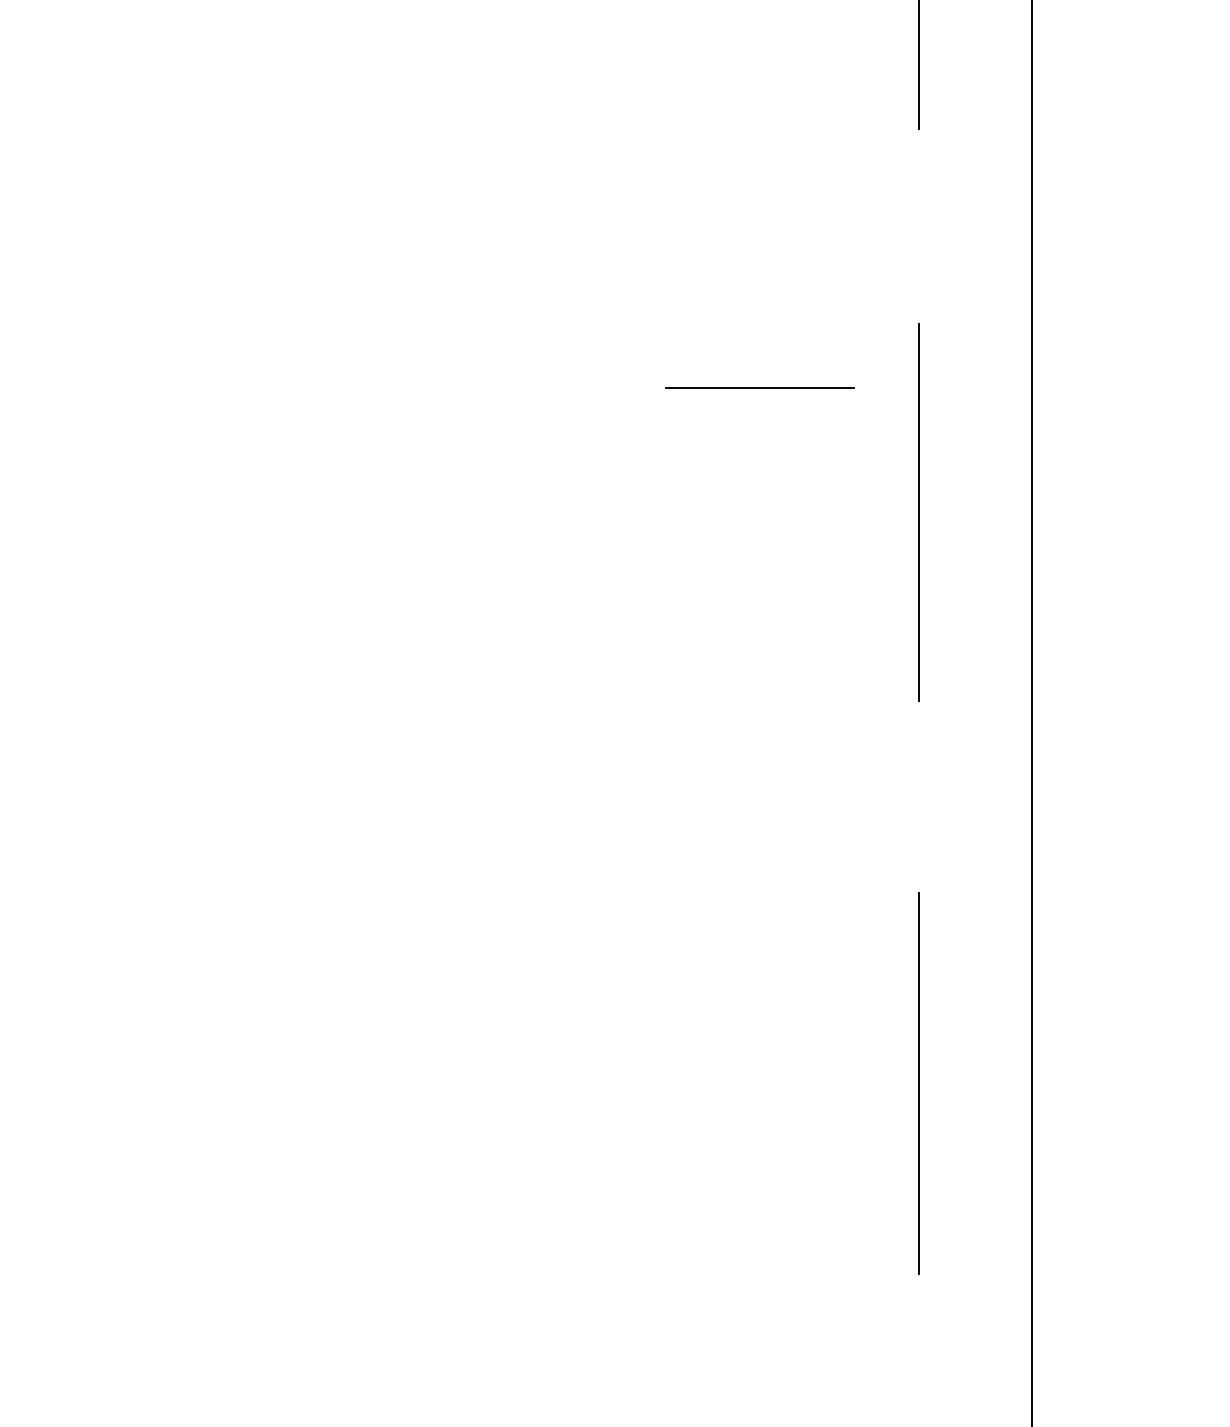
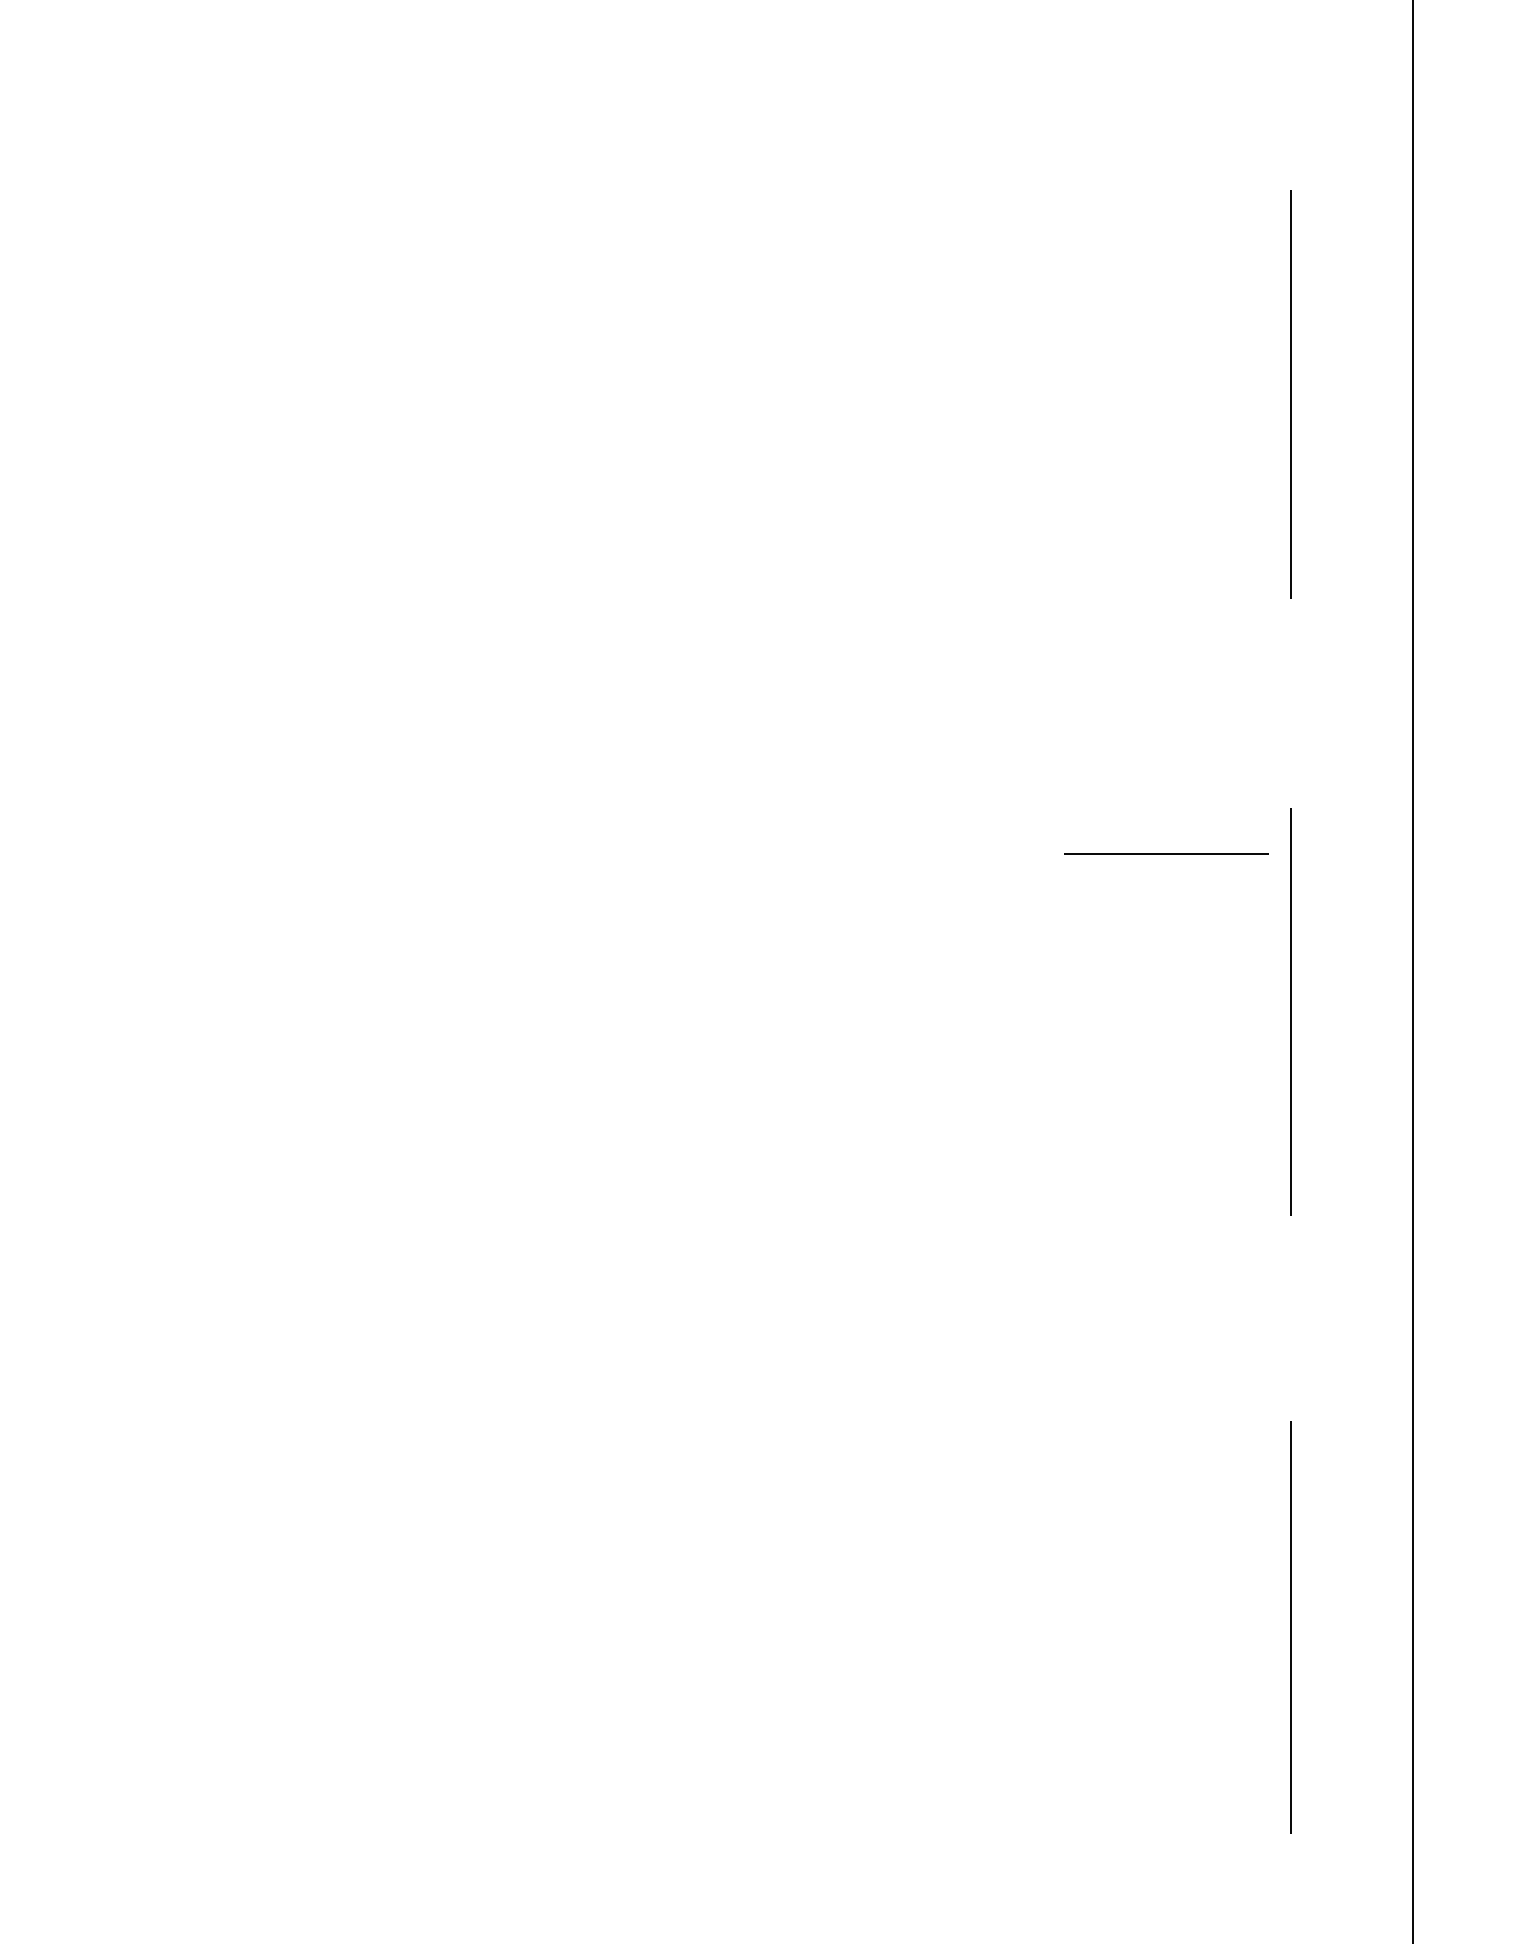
line: (759, 387) -> (1166, 853), moved

